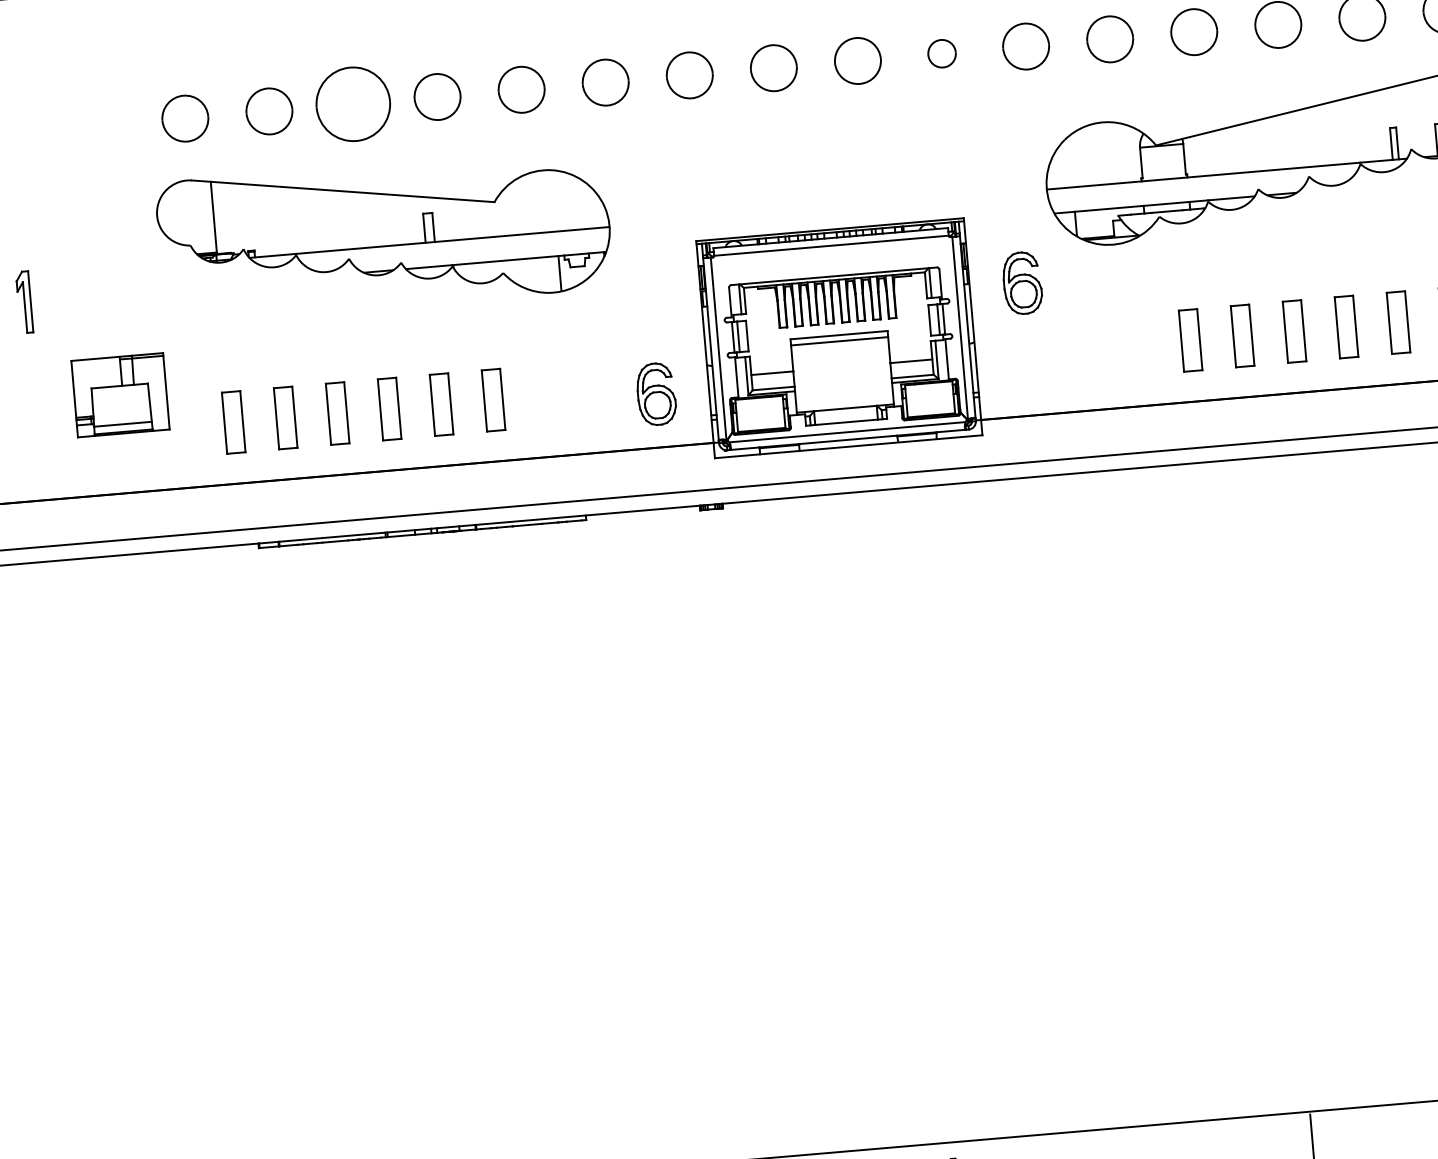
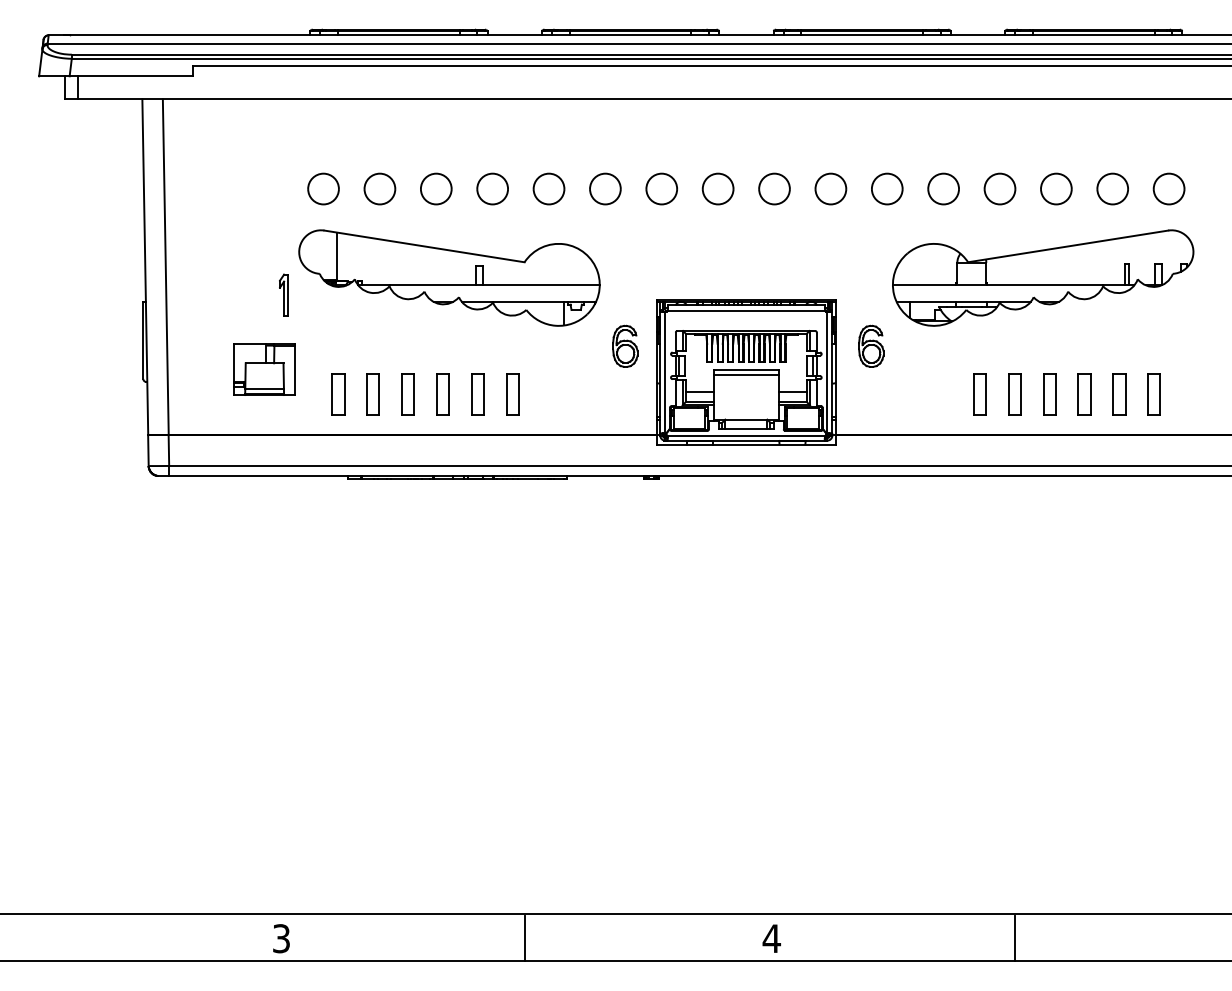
part: (941, 53) -> (830, 188), size x1.67
part: (353, 103) -> (436, 188), size x0.62
part: (23, 301) -> (283, 294), moved
part: (656, 392) -> (625, 345), moved

